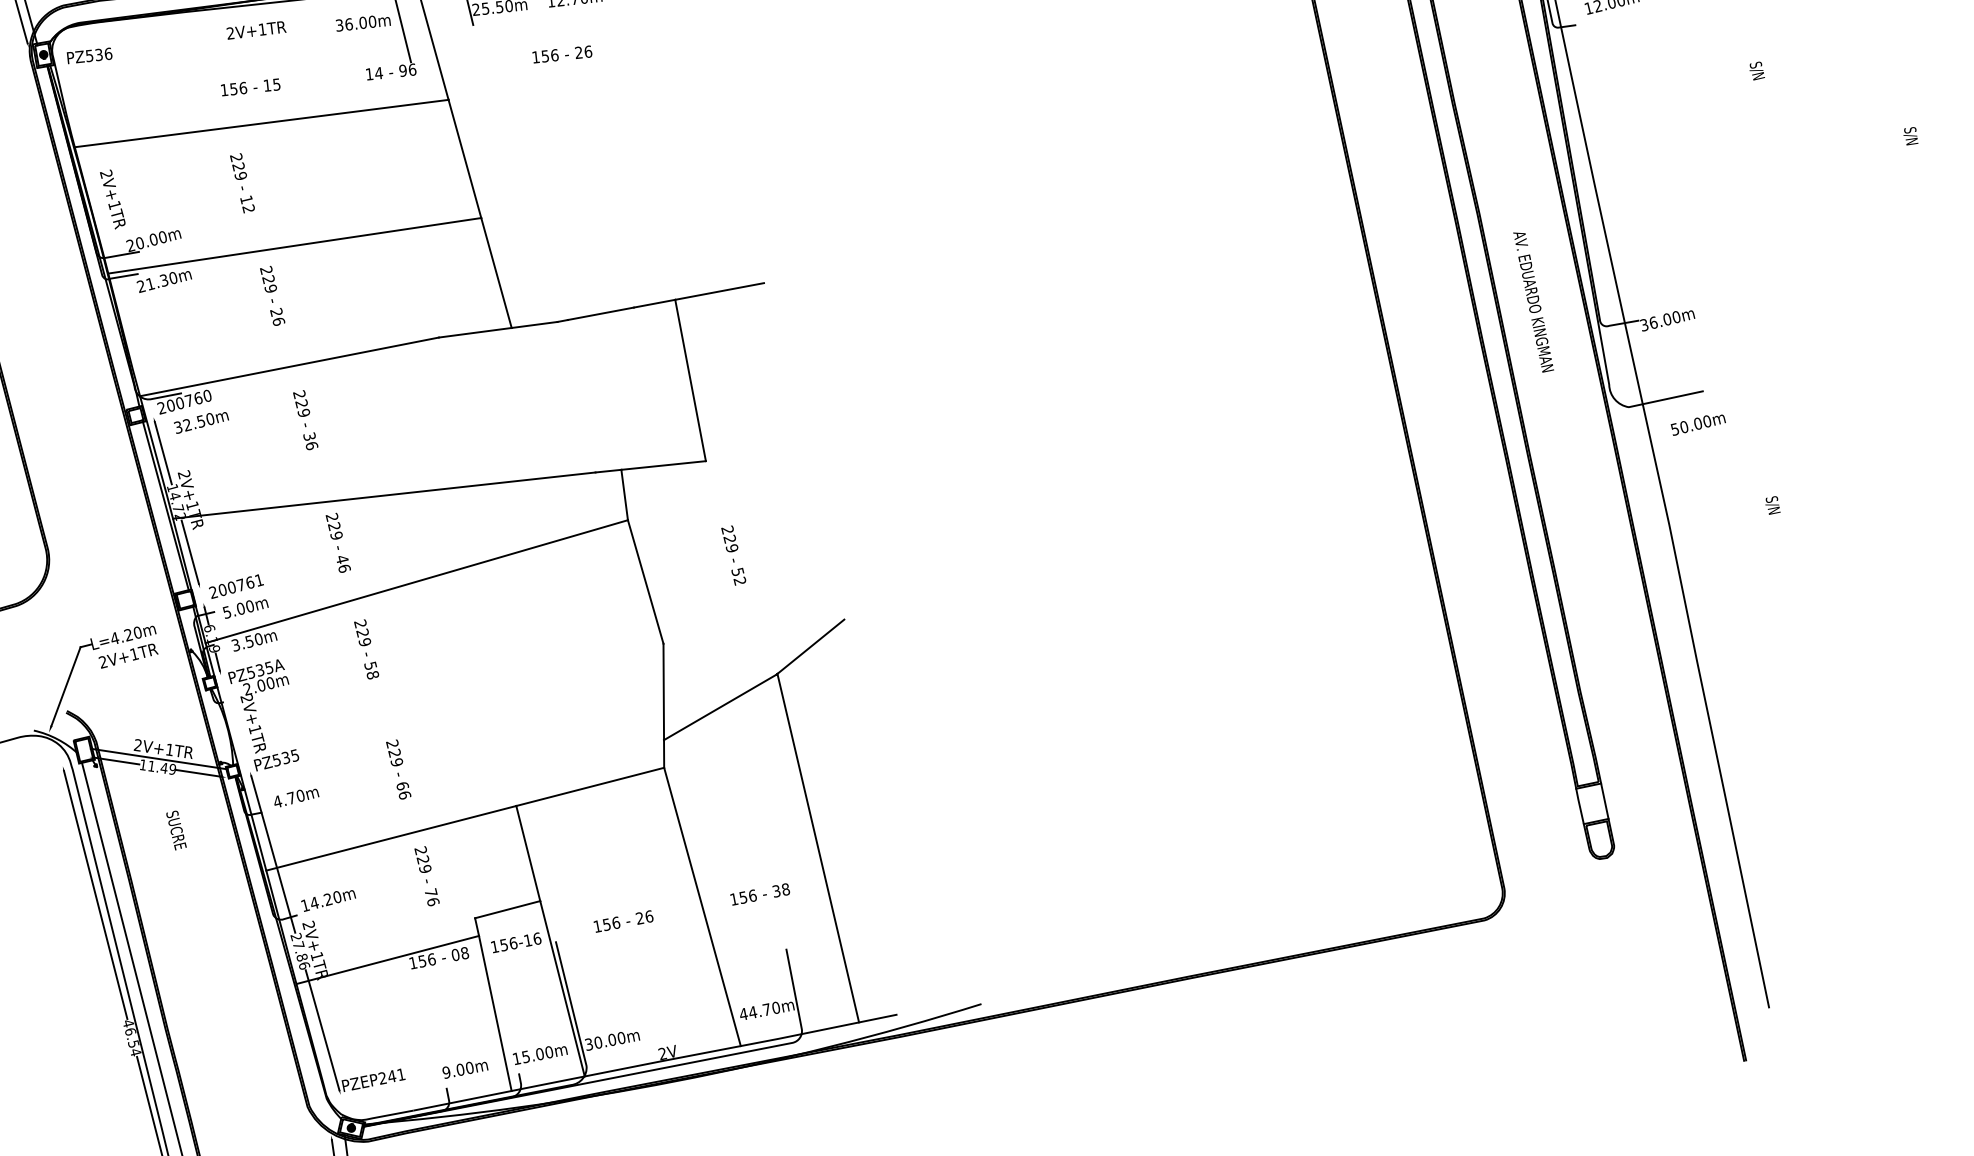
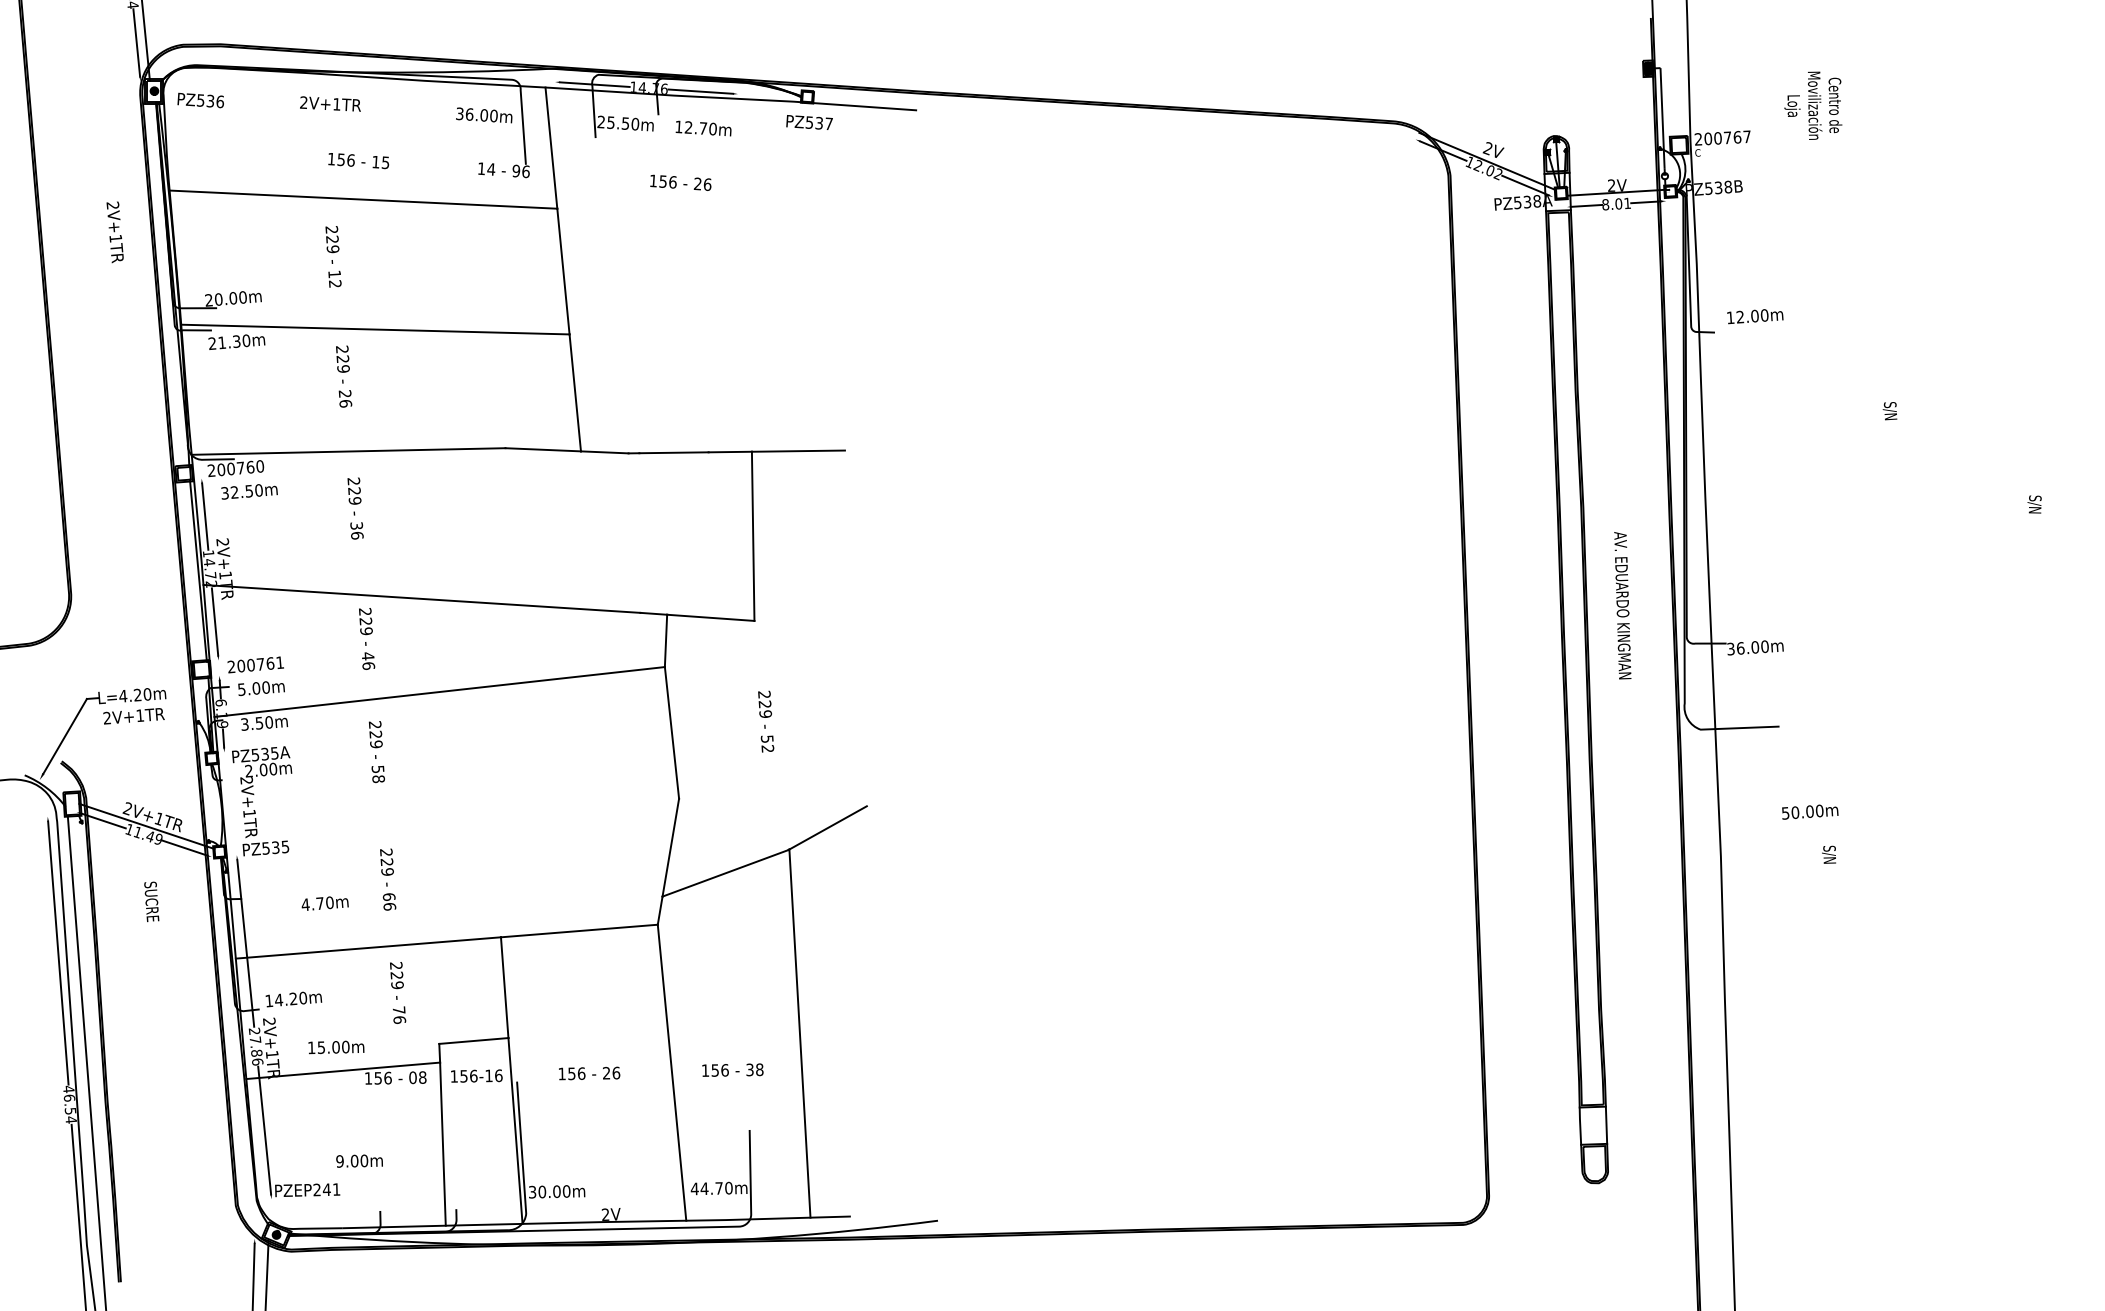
text: (256, 29) -> (330, 103), moved
text: (112, 199) -> (114, 232), moved
text: (1698, 423) -> (1810, 811), moved
text: (295, 797) -> (324, 903), moved
text: (540, 1054) -> (336, 1047), moved
text: (465, 1068) -> (359, 1160), moved

